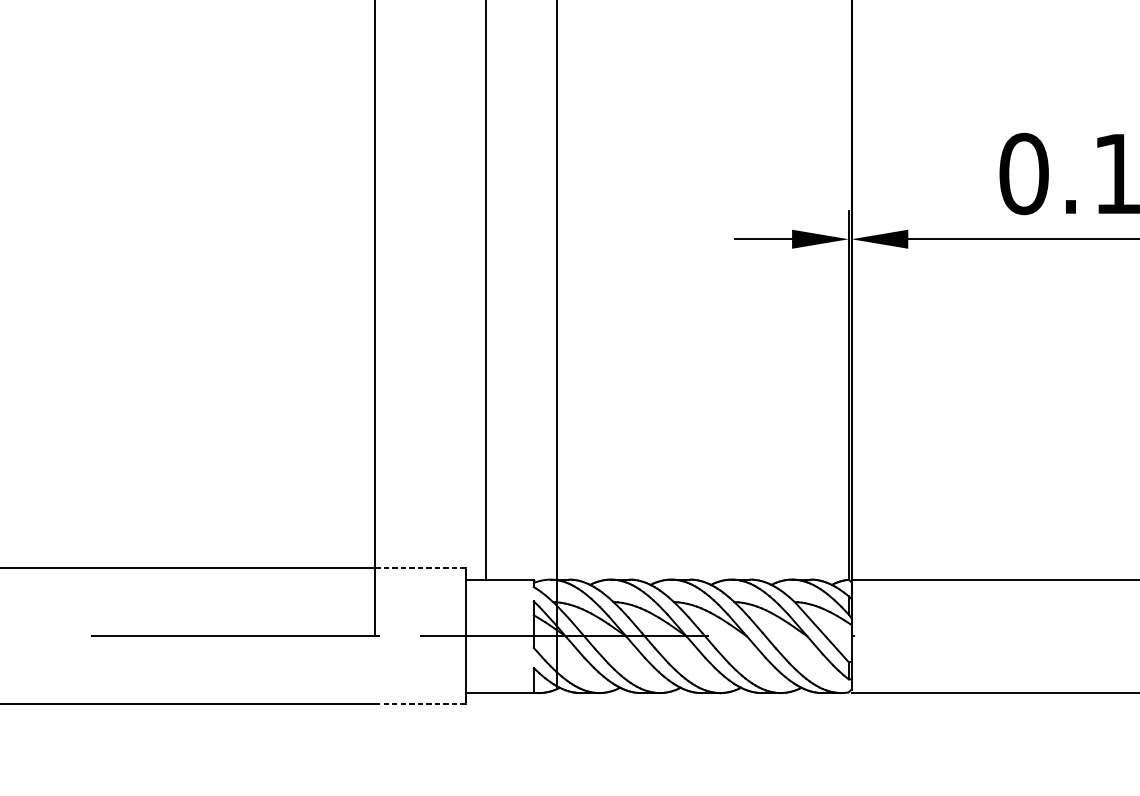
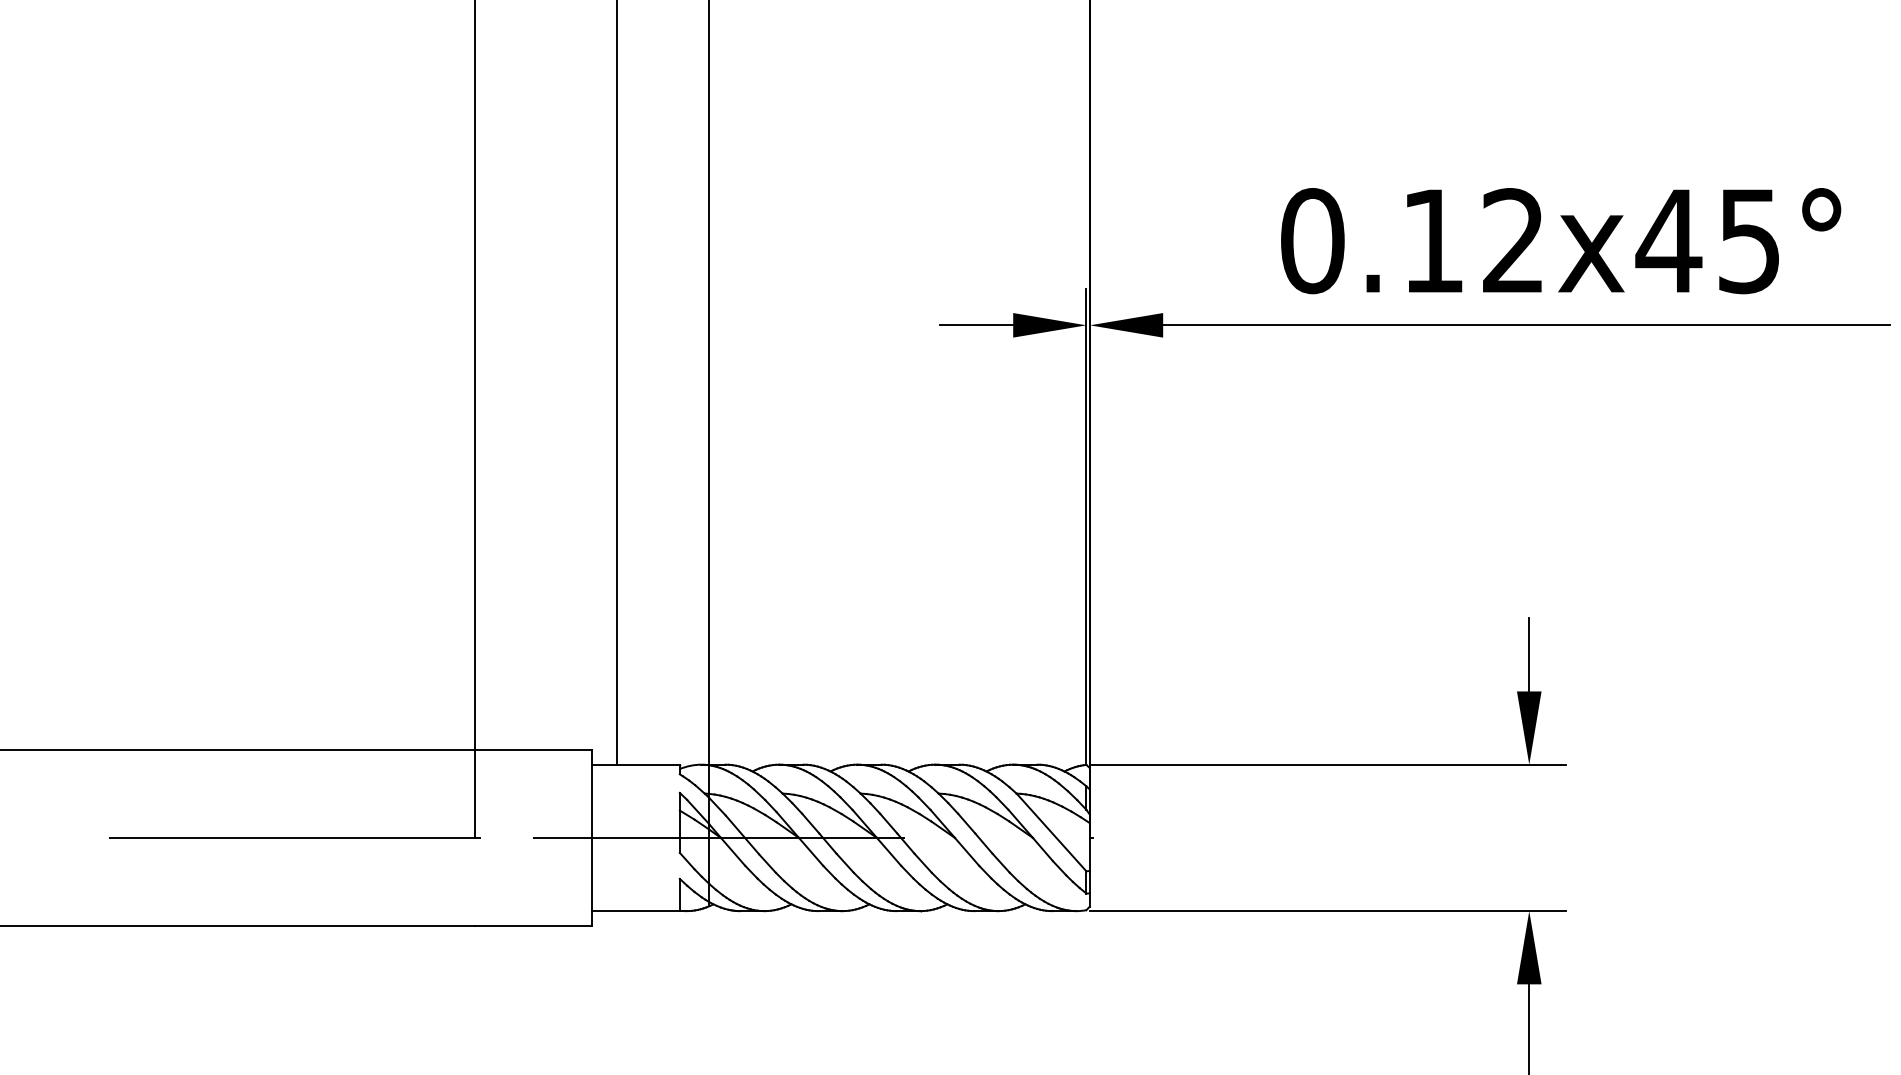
line: (420, 568) -> (533, 750), dashed -> solid
line: (420, 704) -> (533, 925), dashed -> solid

